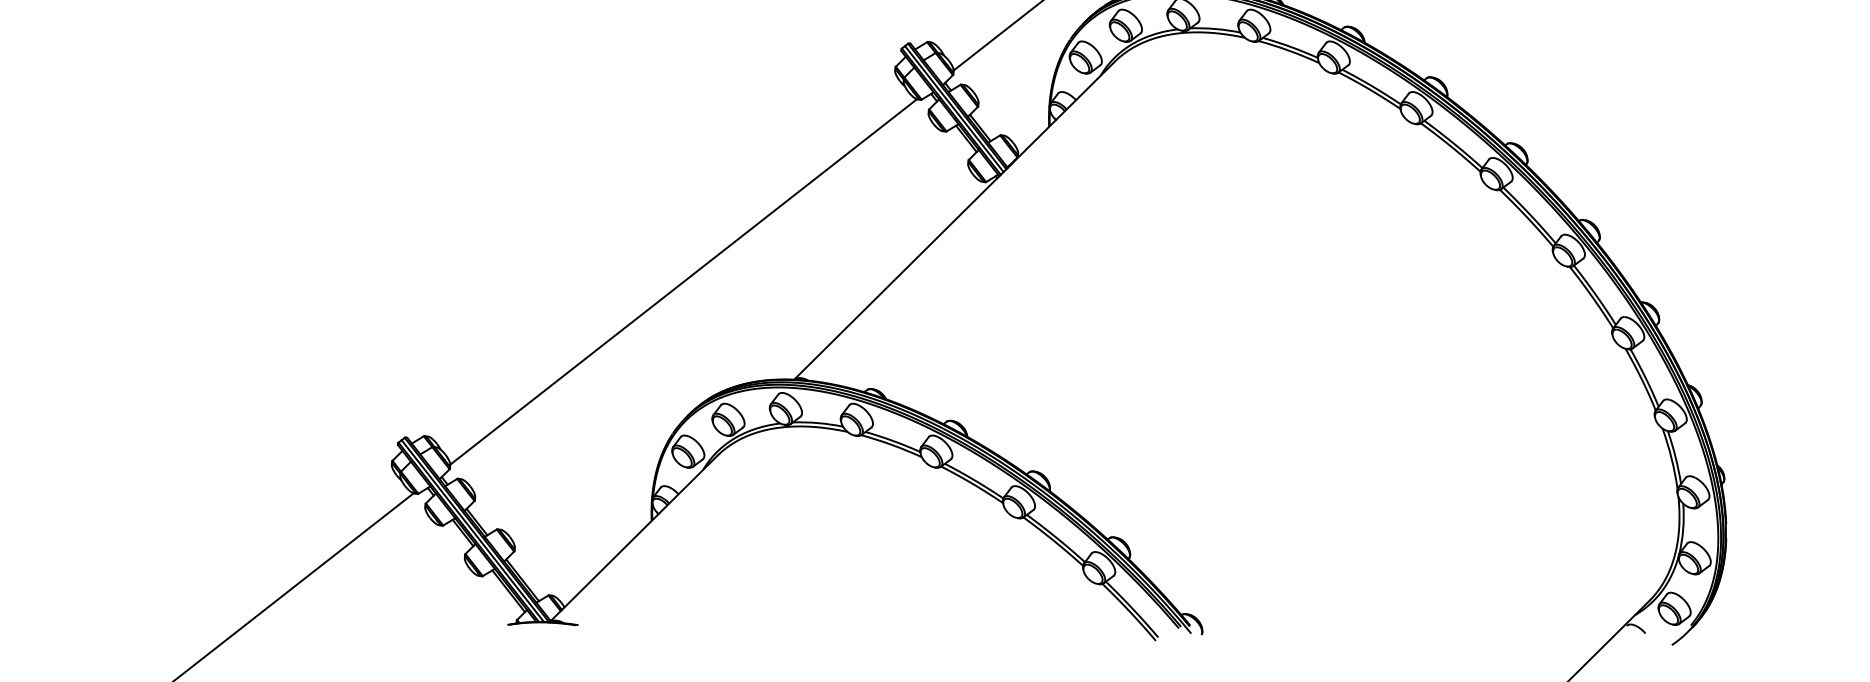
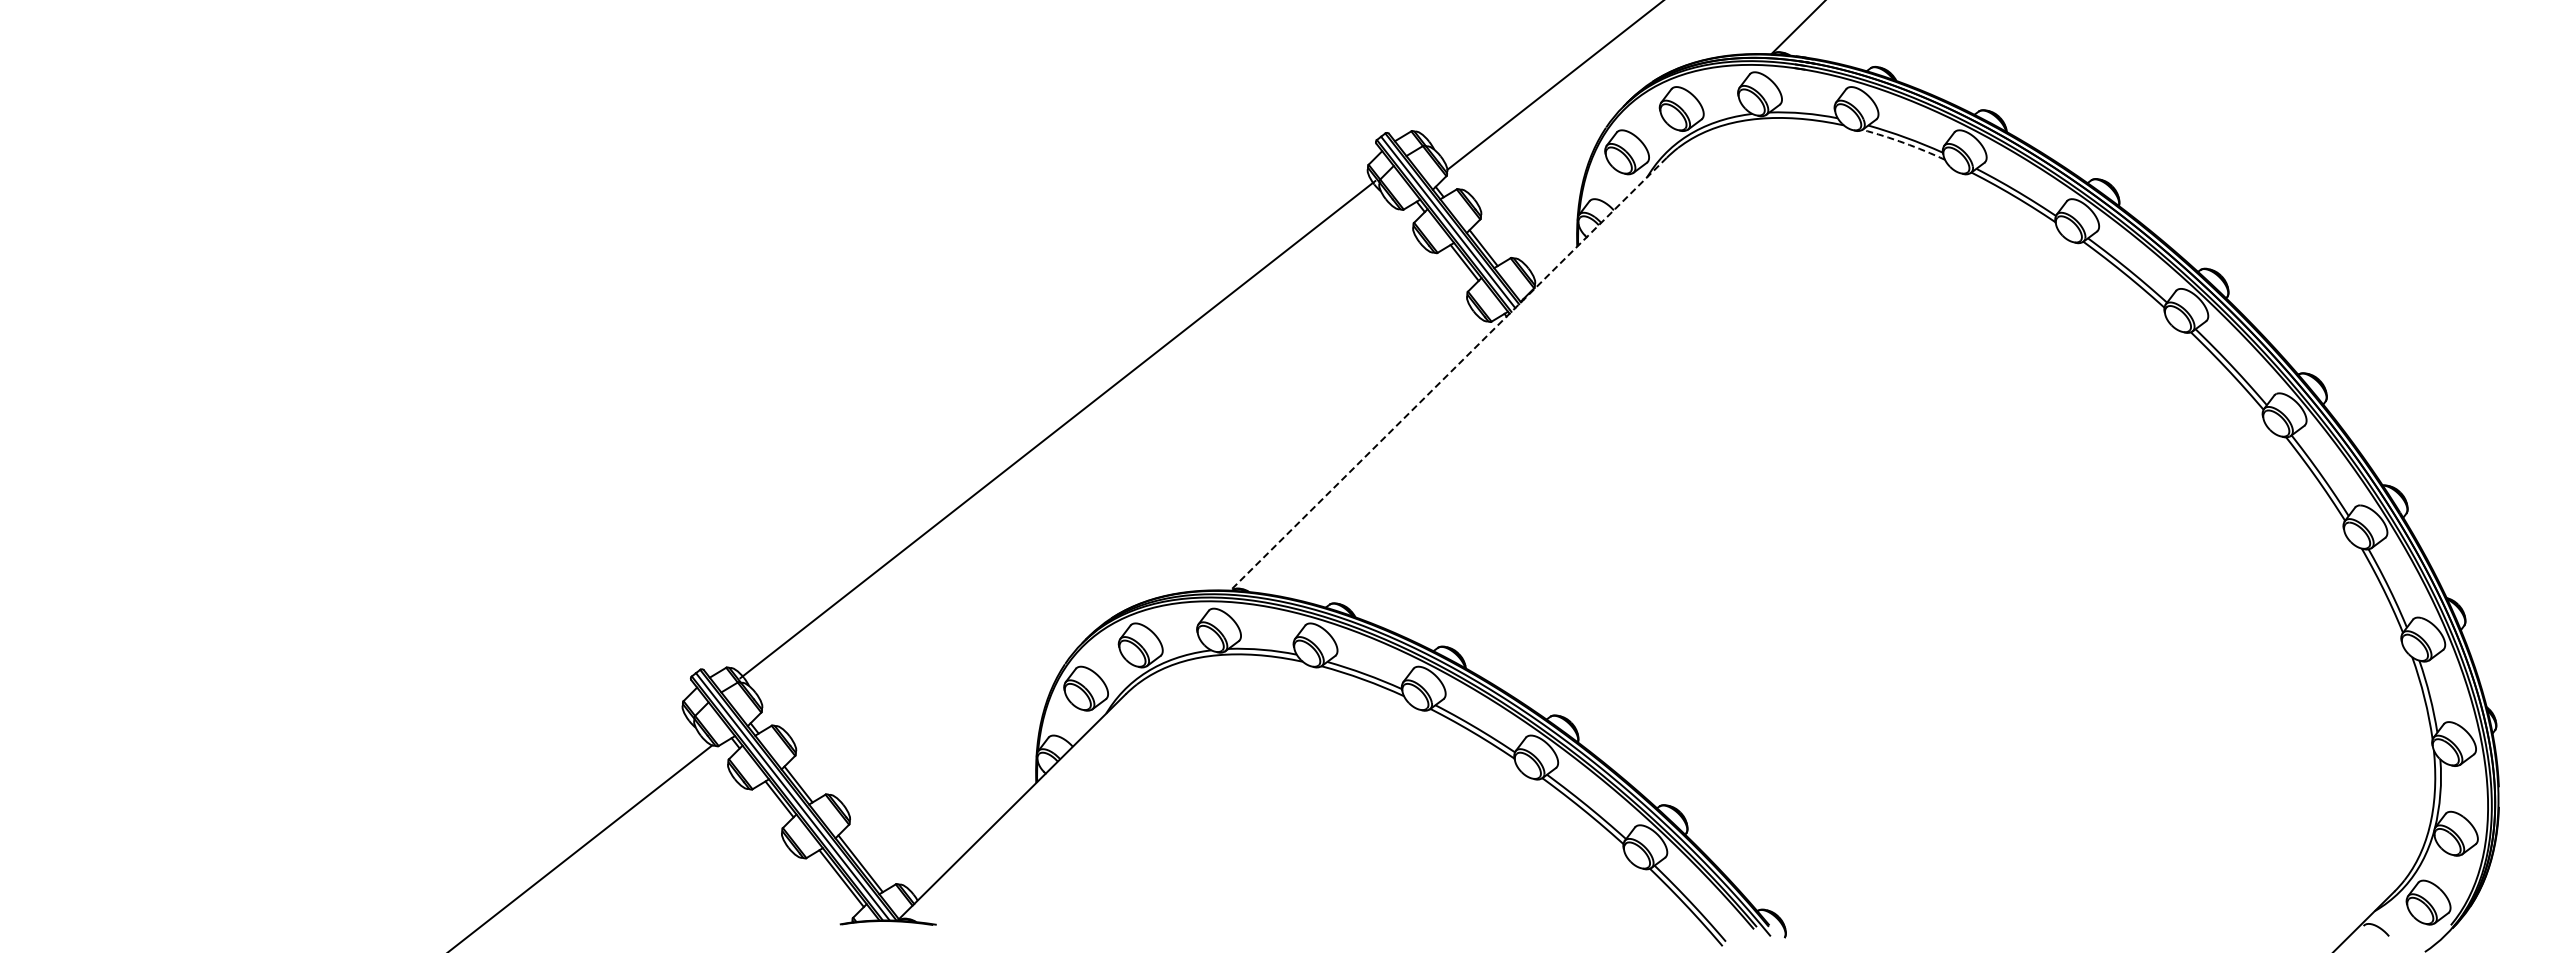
arc: (1289, 51) -> (1904, 143), solid -> dashed
line: (954, 220) -> (1448, 374), solid -> dashed
line: (683, 281) -> (1057, 429), moved

